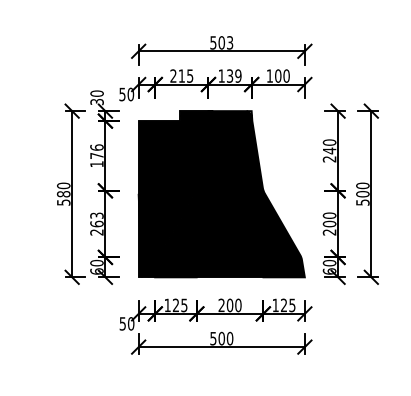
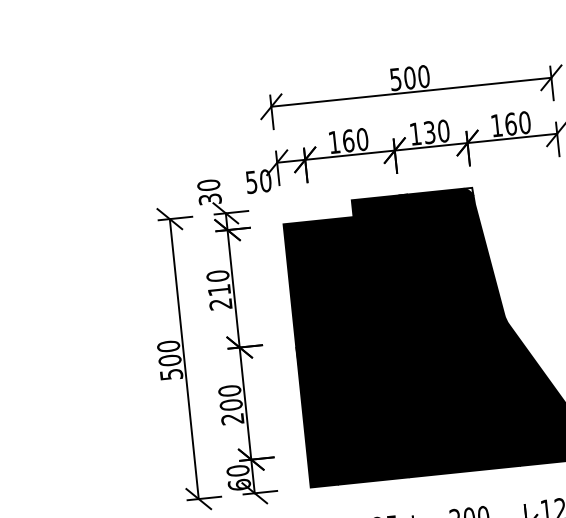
text: (229, 42) -> (422, 76), 503 -> 500
text: (181, 75) -> (347, 140), 215 -> 160
text: (238, 75) -> (443, 130), 139 -> 130
text: (278, 75) -> (511, 123), 100 -> 160
text: (96, 155) -> (218, 289), 176 -> 210
text: (63, 194) -> (169, 361), 580 -> 500
text: (96, 219) -> (229, 397), 263 -> 200

